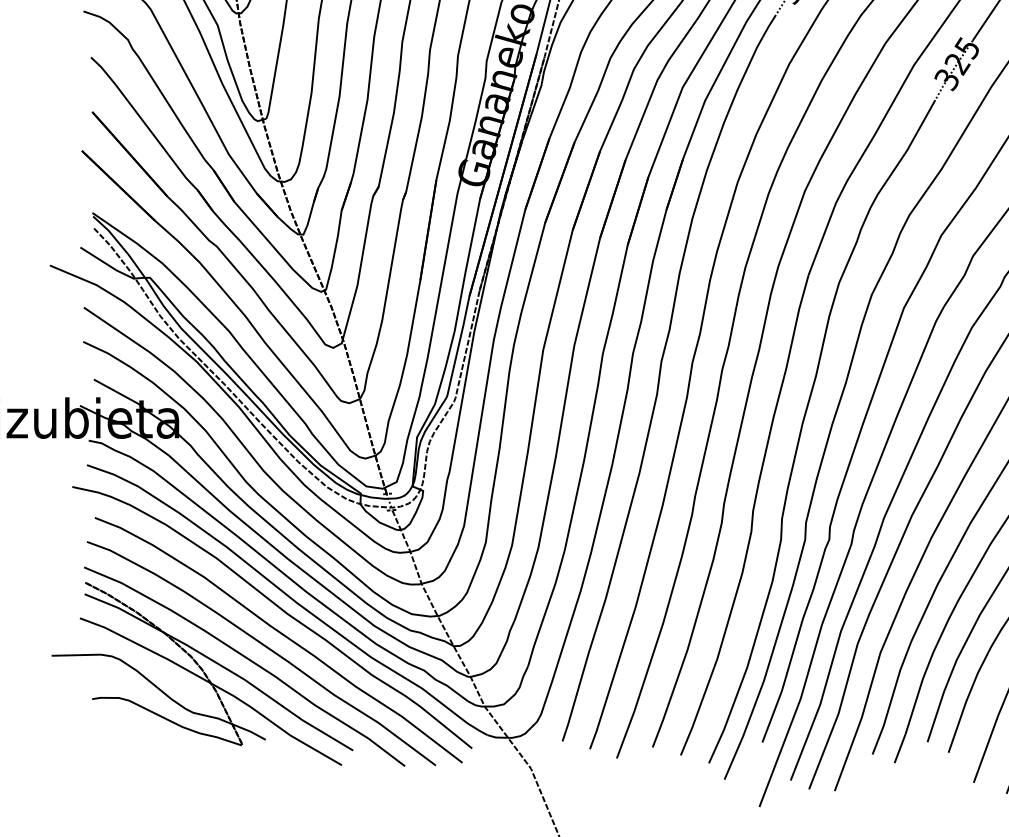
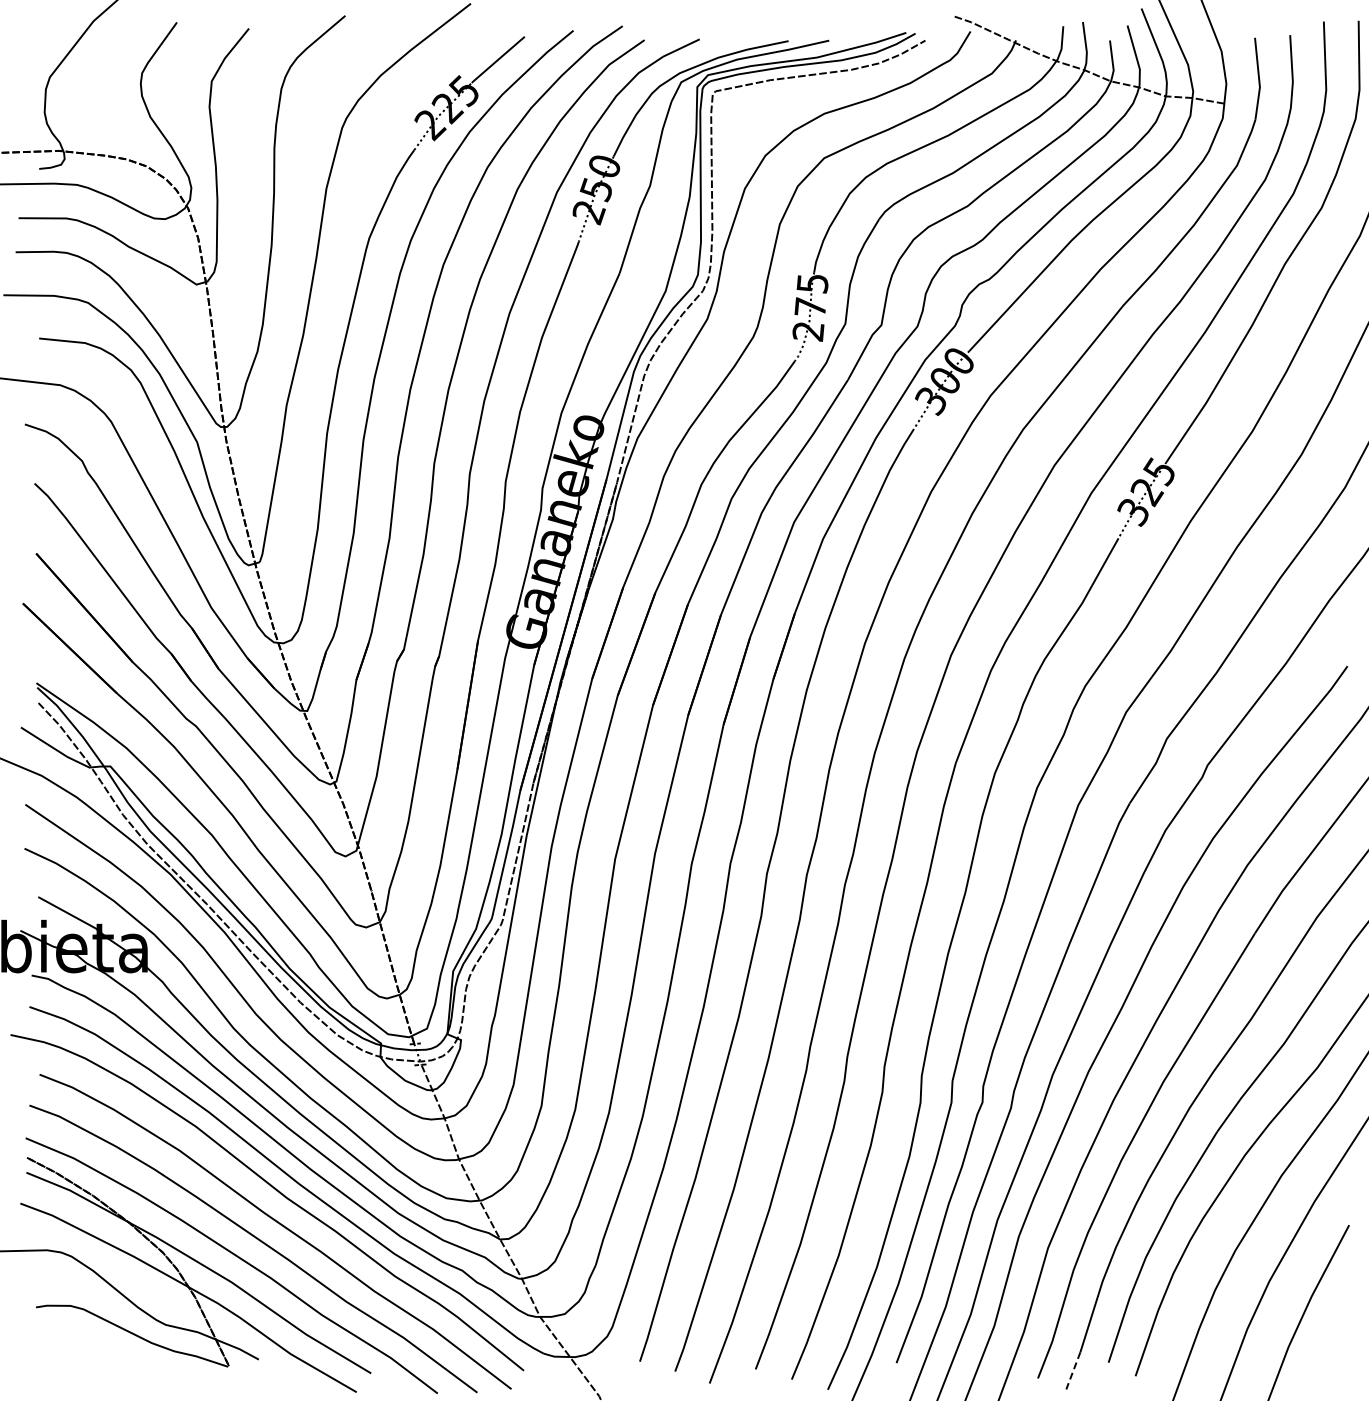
line: (900, 748) -> (1073, 1370), solid -> dashed

